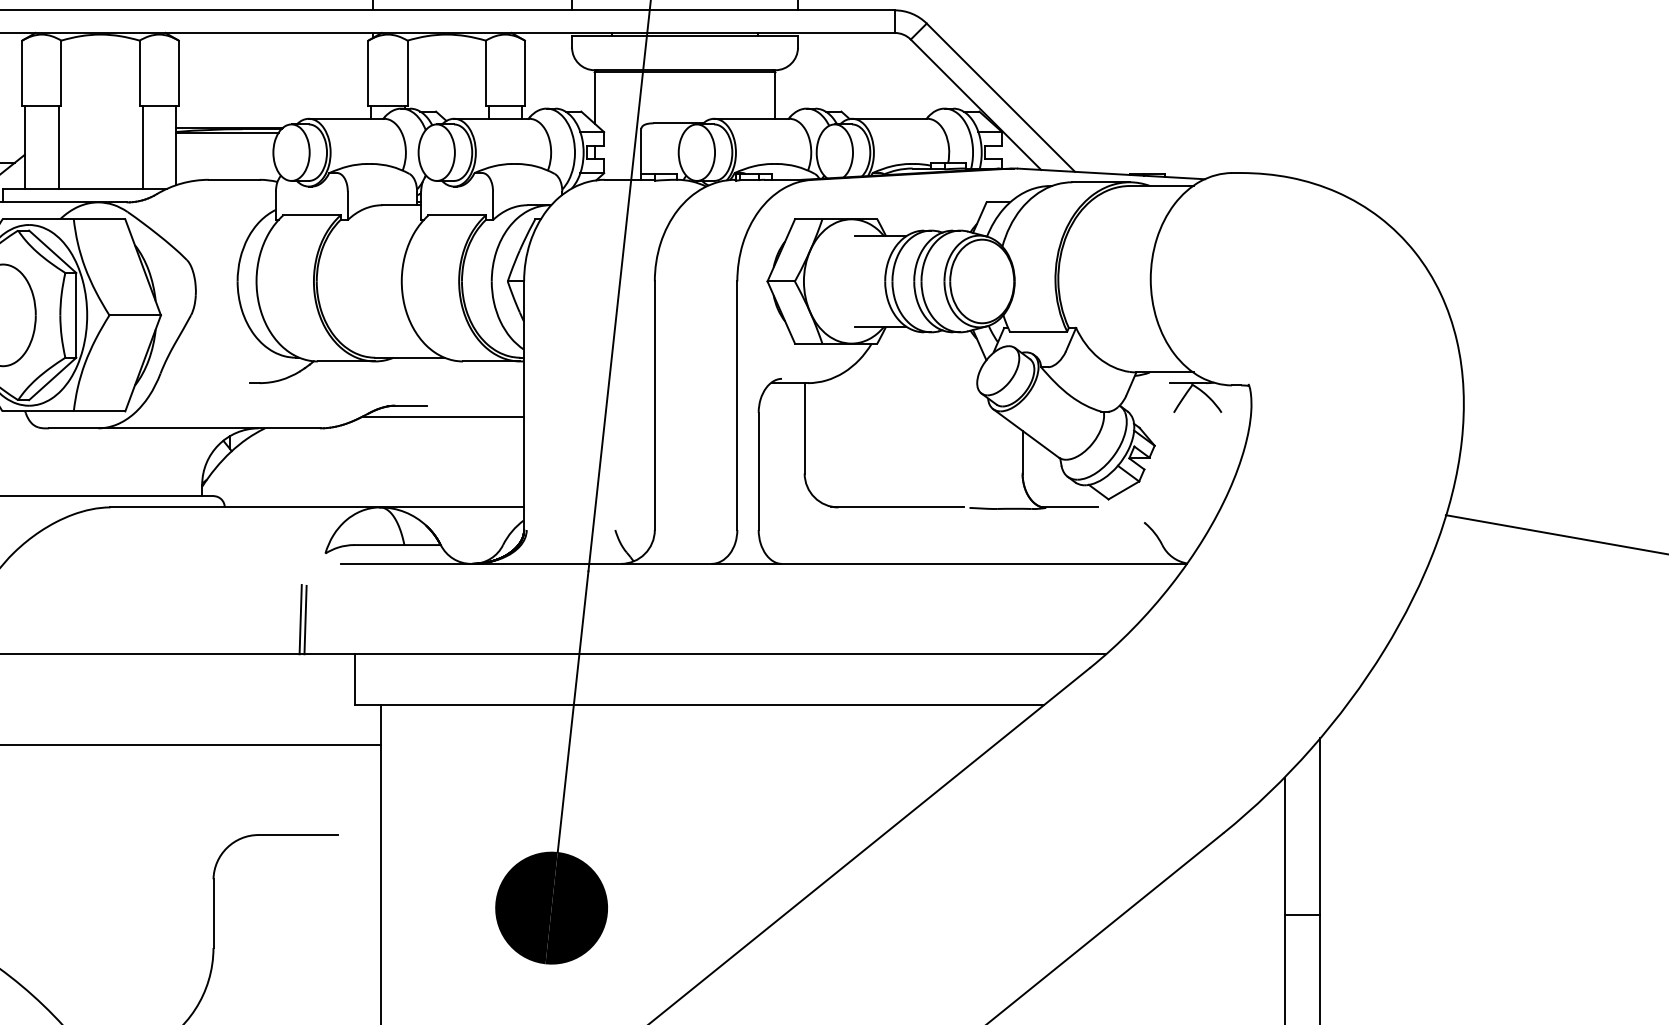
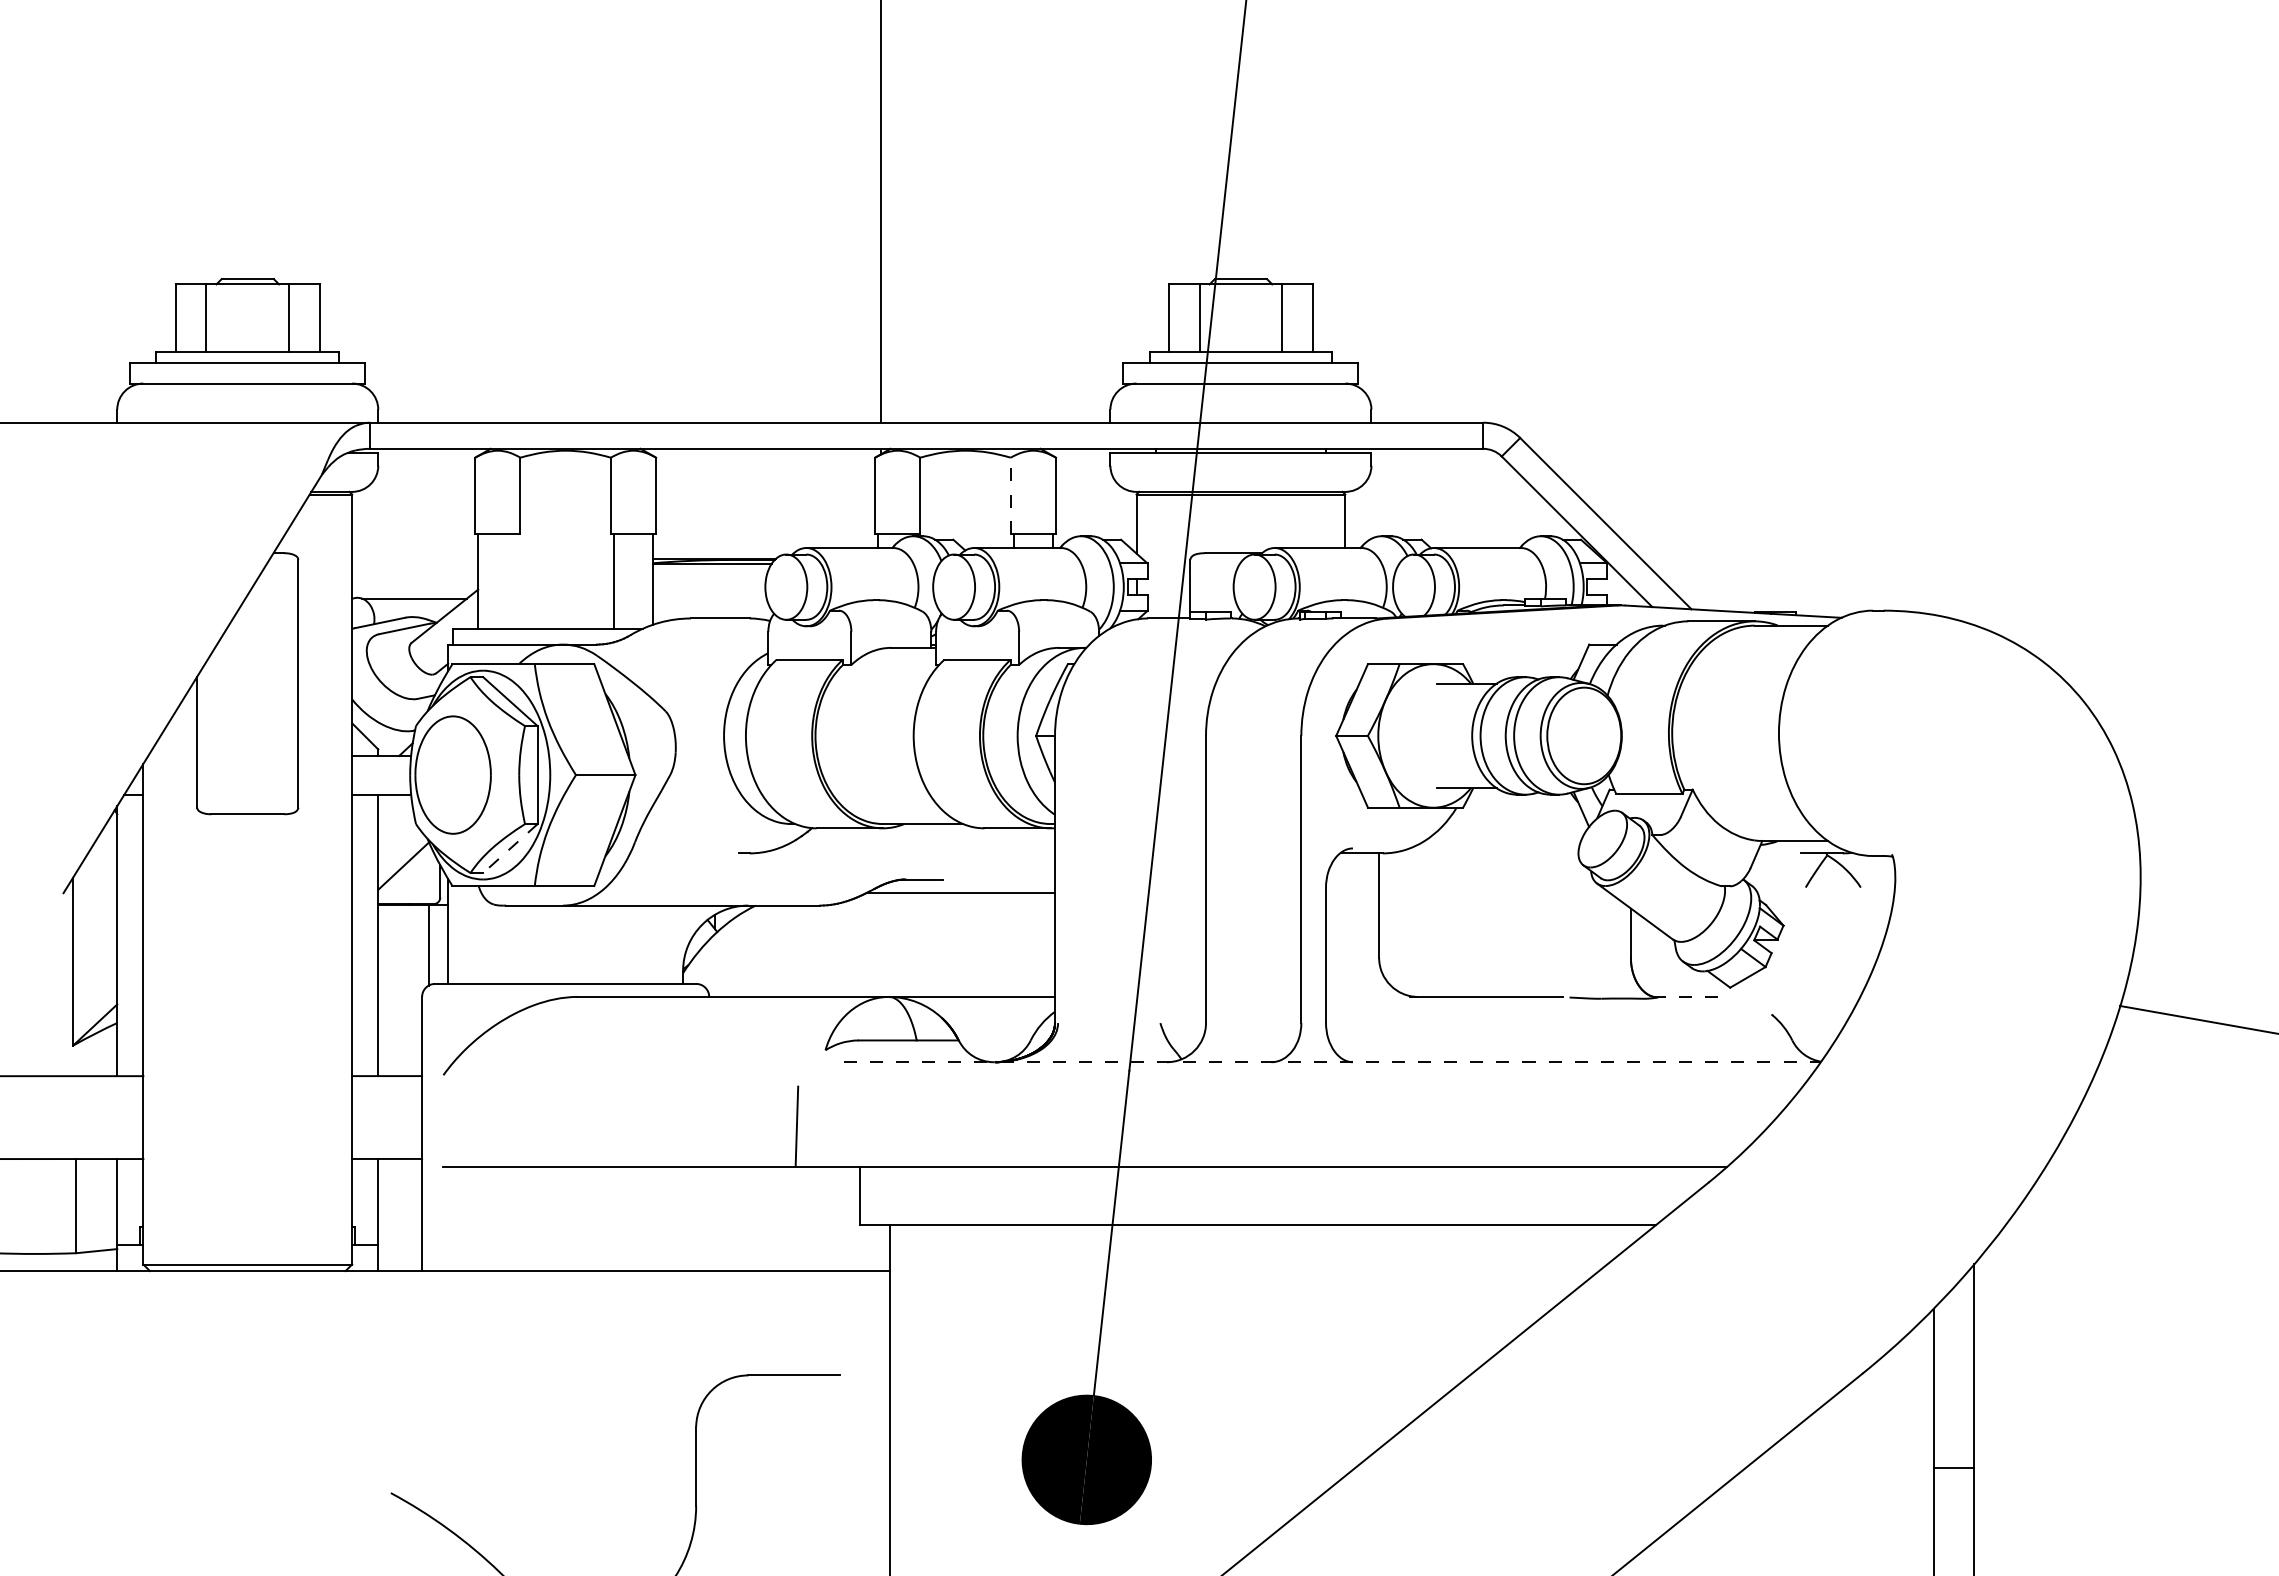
line: (485, 73) -> (1010, 495), solid -> dashed
line: (58, 146) -> (517, 580), removed
line: (52, 378) -> (510, 848), solid -> dashed
line: (1069, 507) -> (1685, 996), solid -> dashed
line: (764, 564) -> (1332, 1062), solid -> dashed
line: (305, 619) -> (802, 1126), removed

